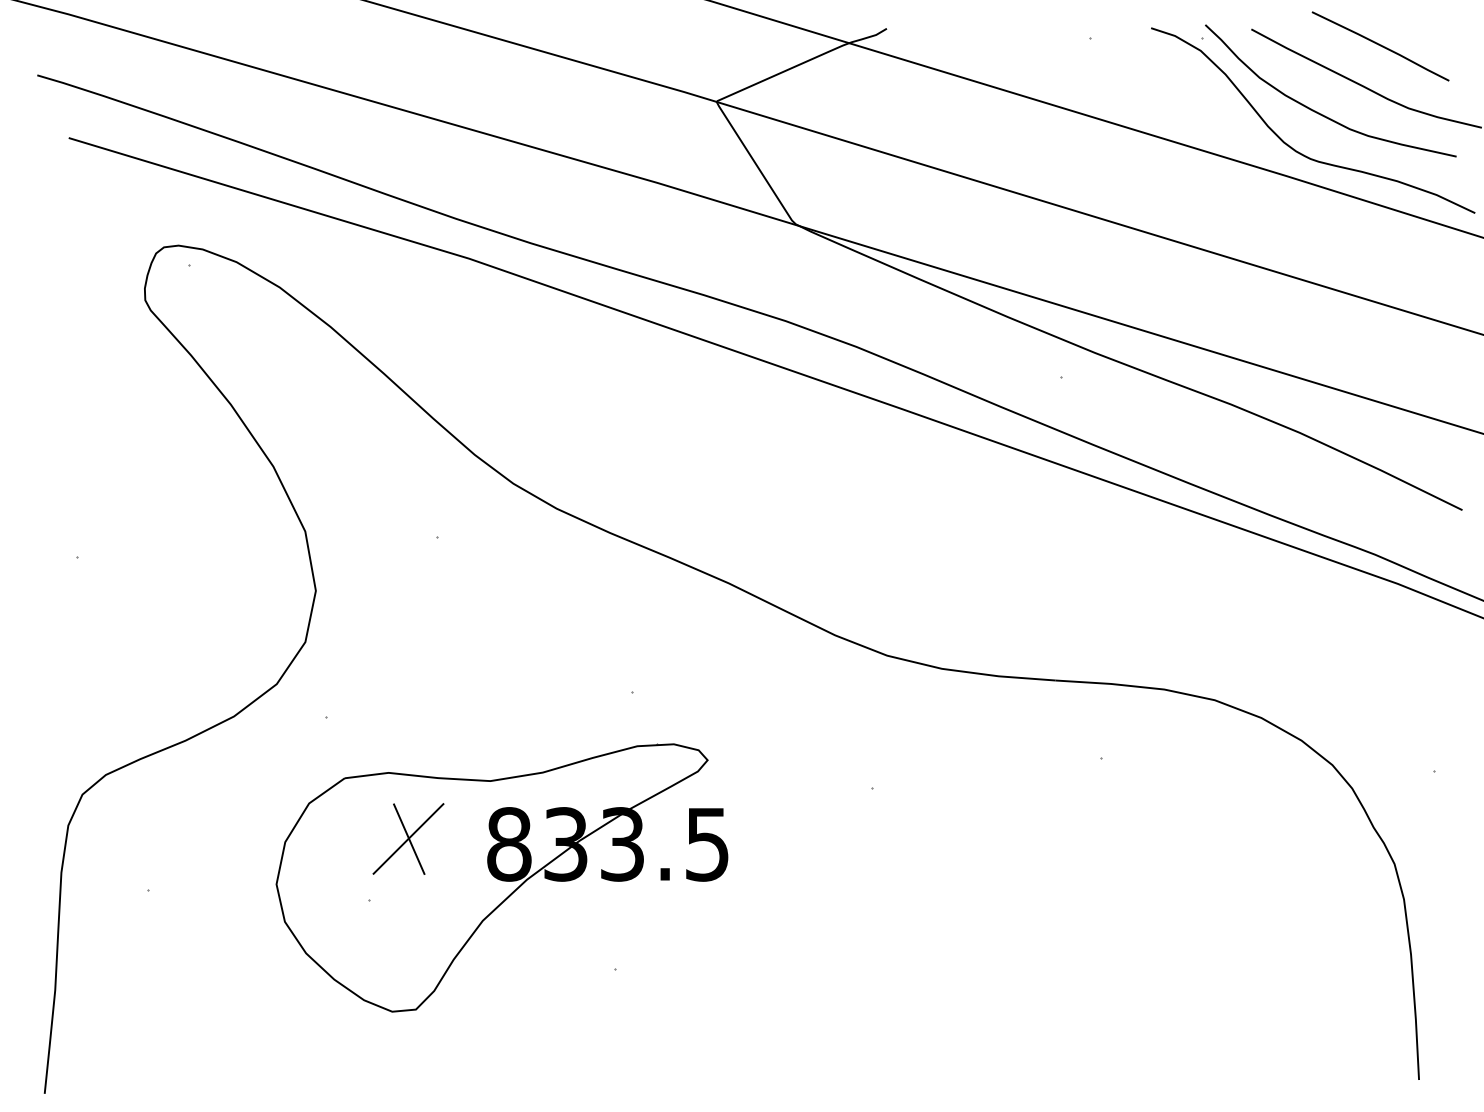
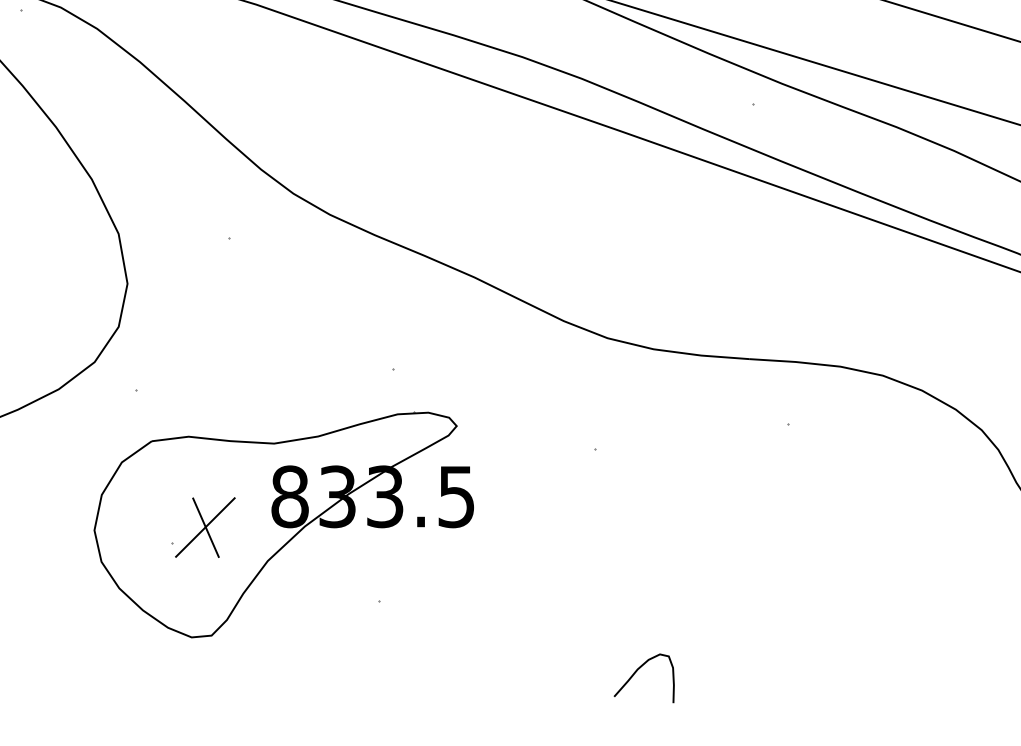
part: (408, 838) -> (205, 527), moved
curve: (921, 1053) -> (636, 672), added

